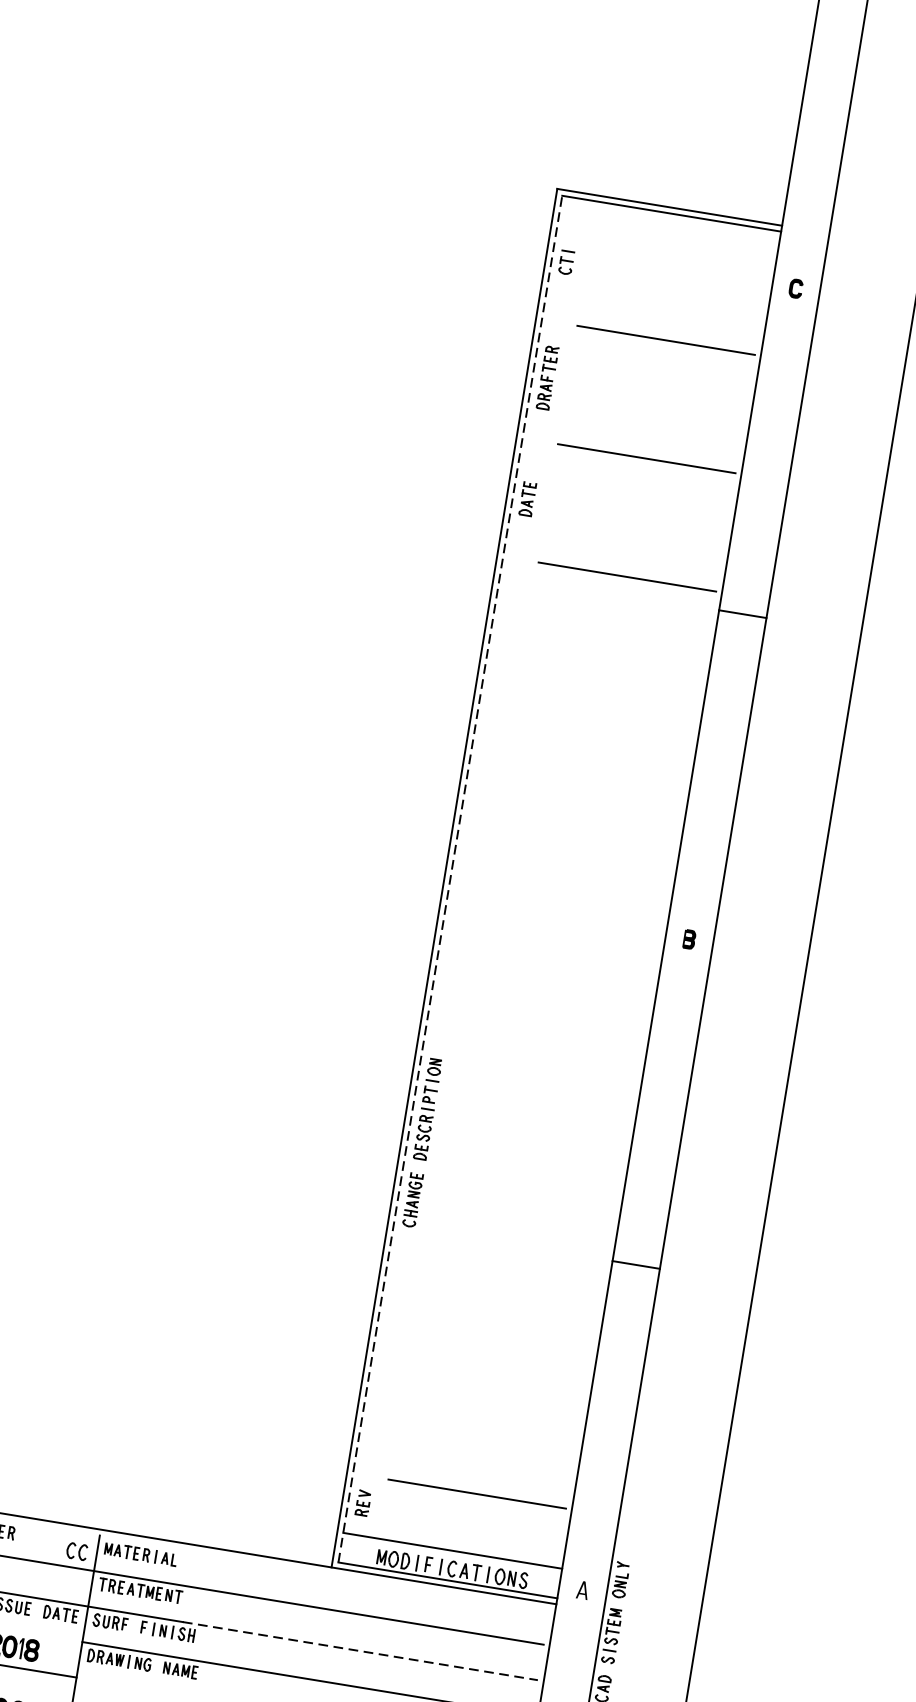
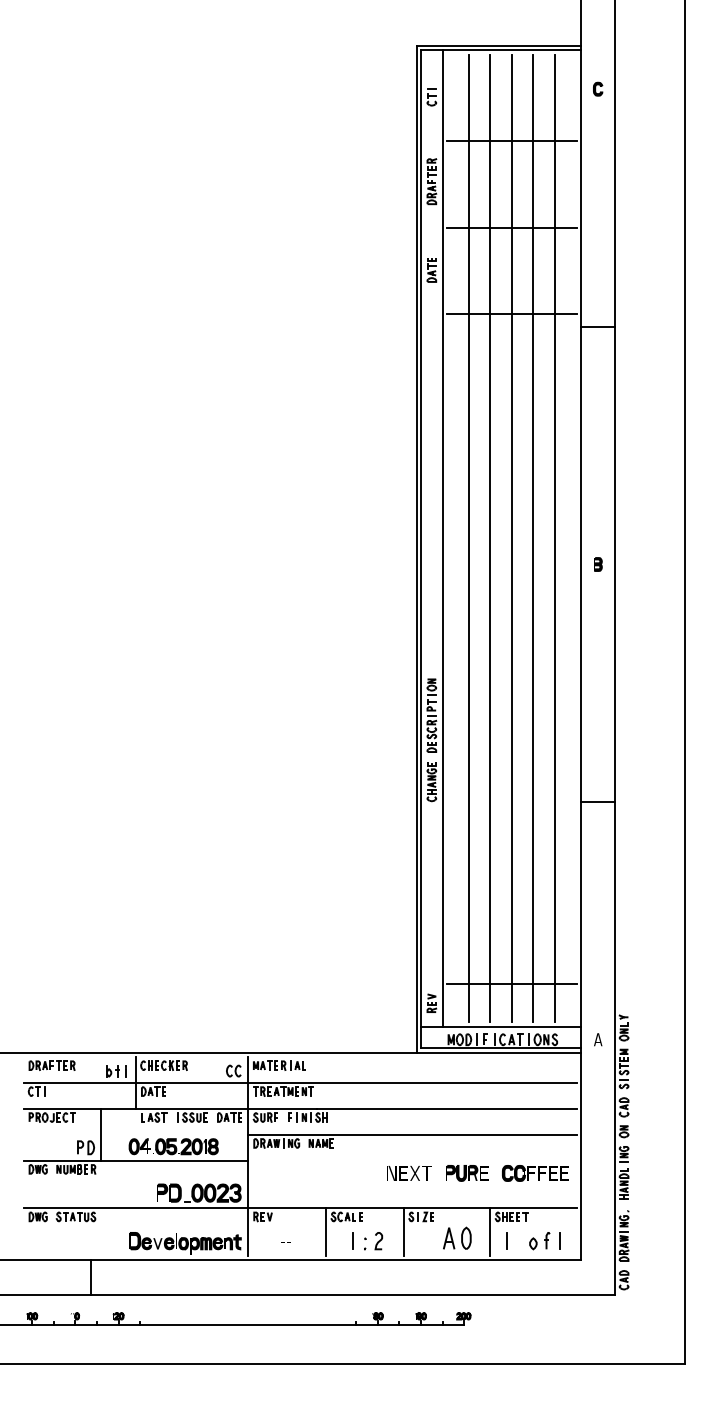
line: (482, 869) -> (442, 538), added
line: (517, 874) -> (468, 538), added
line: (451, 878) -> (421, 548), dashed -> solid
line: (547, 879) -> (490, 538), added
line: (576, 884) -> (511, 538), added
line: (606, 889) -> (533, 538), added
line: (635, 894) -> (554, 538), added
line: (359, 1650) -> (446, 1108), dashed -> solid

